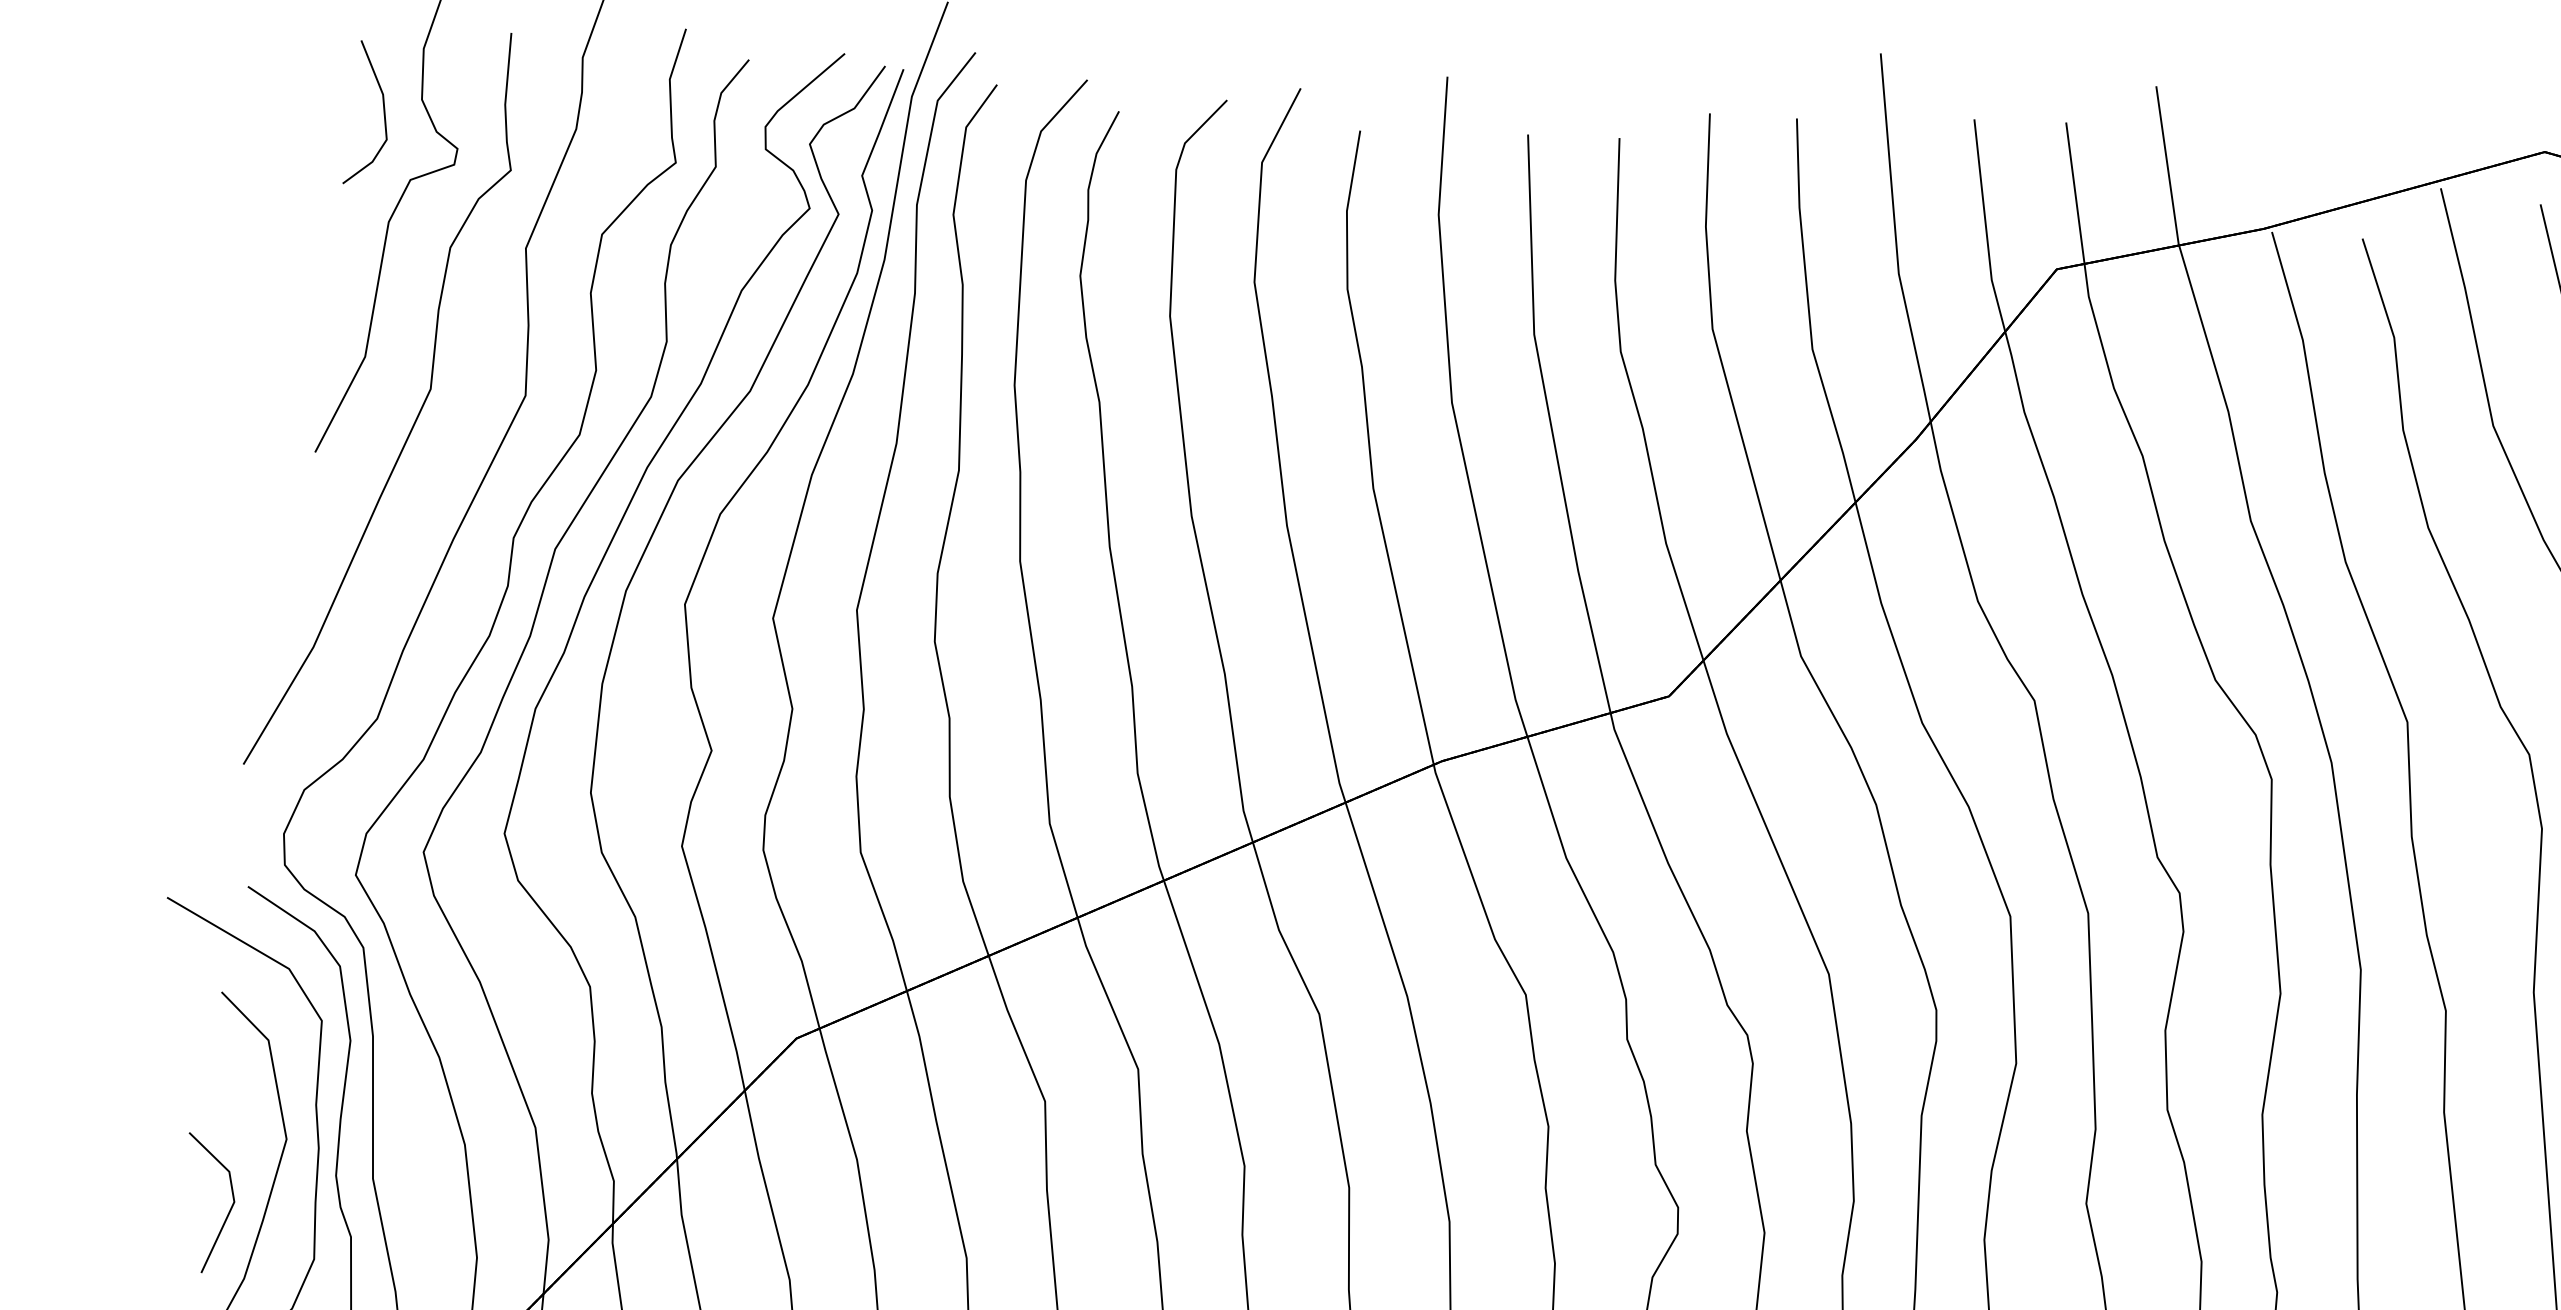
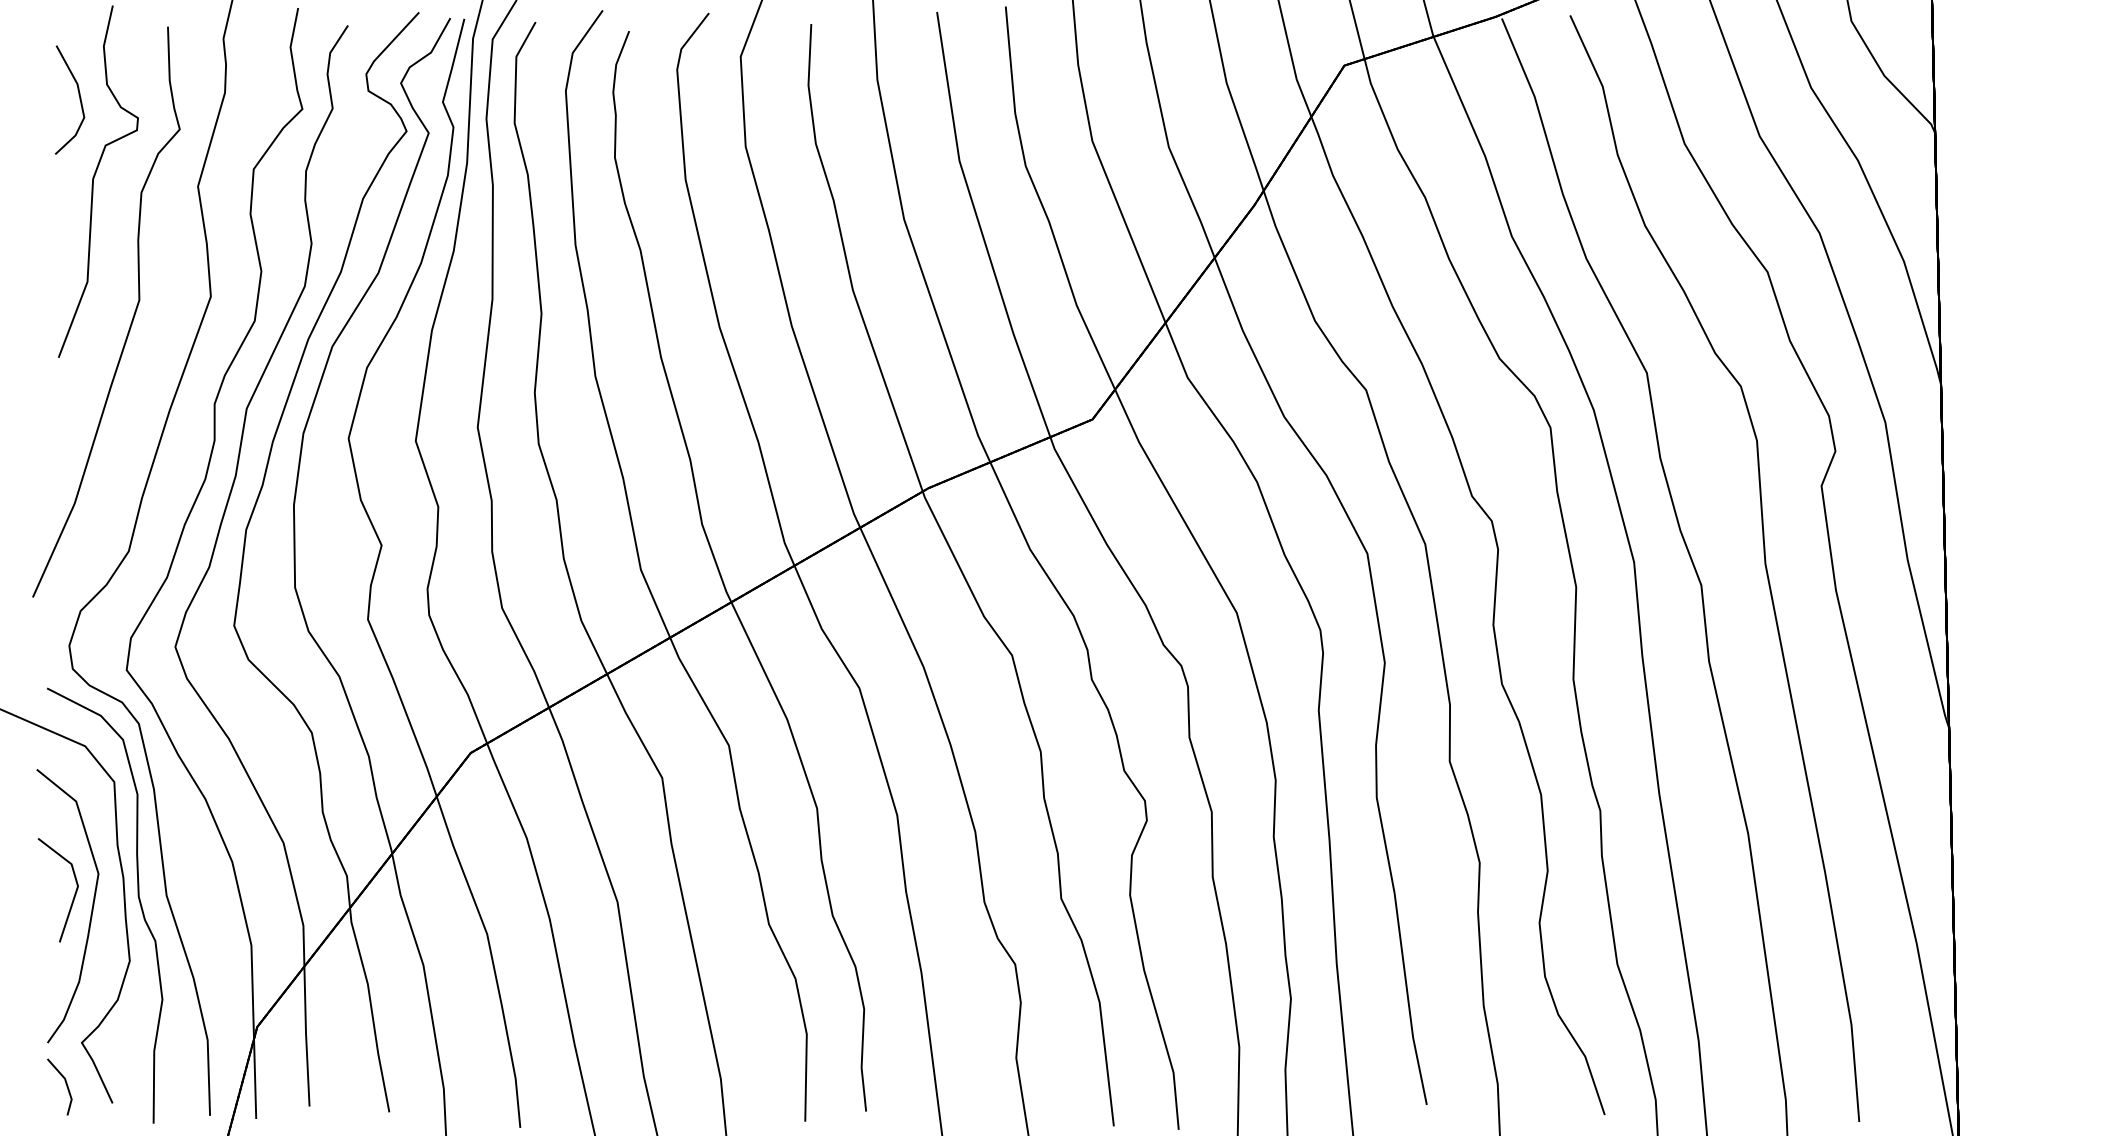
part: (226, 1214) -> (73, 896), moved

